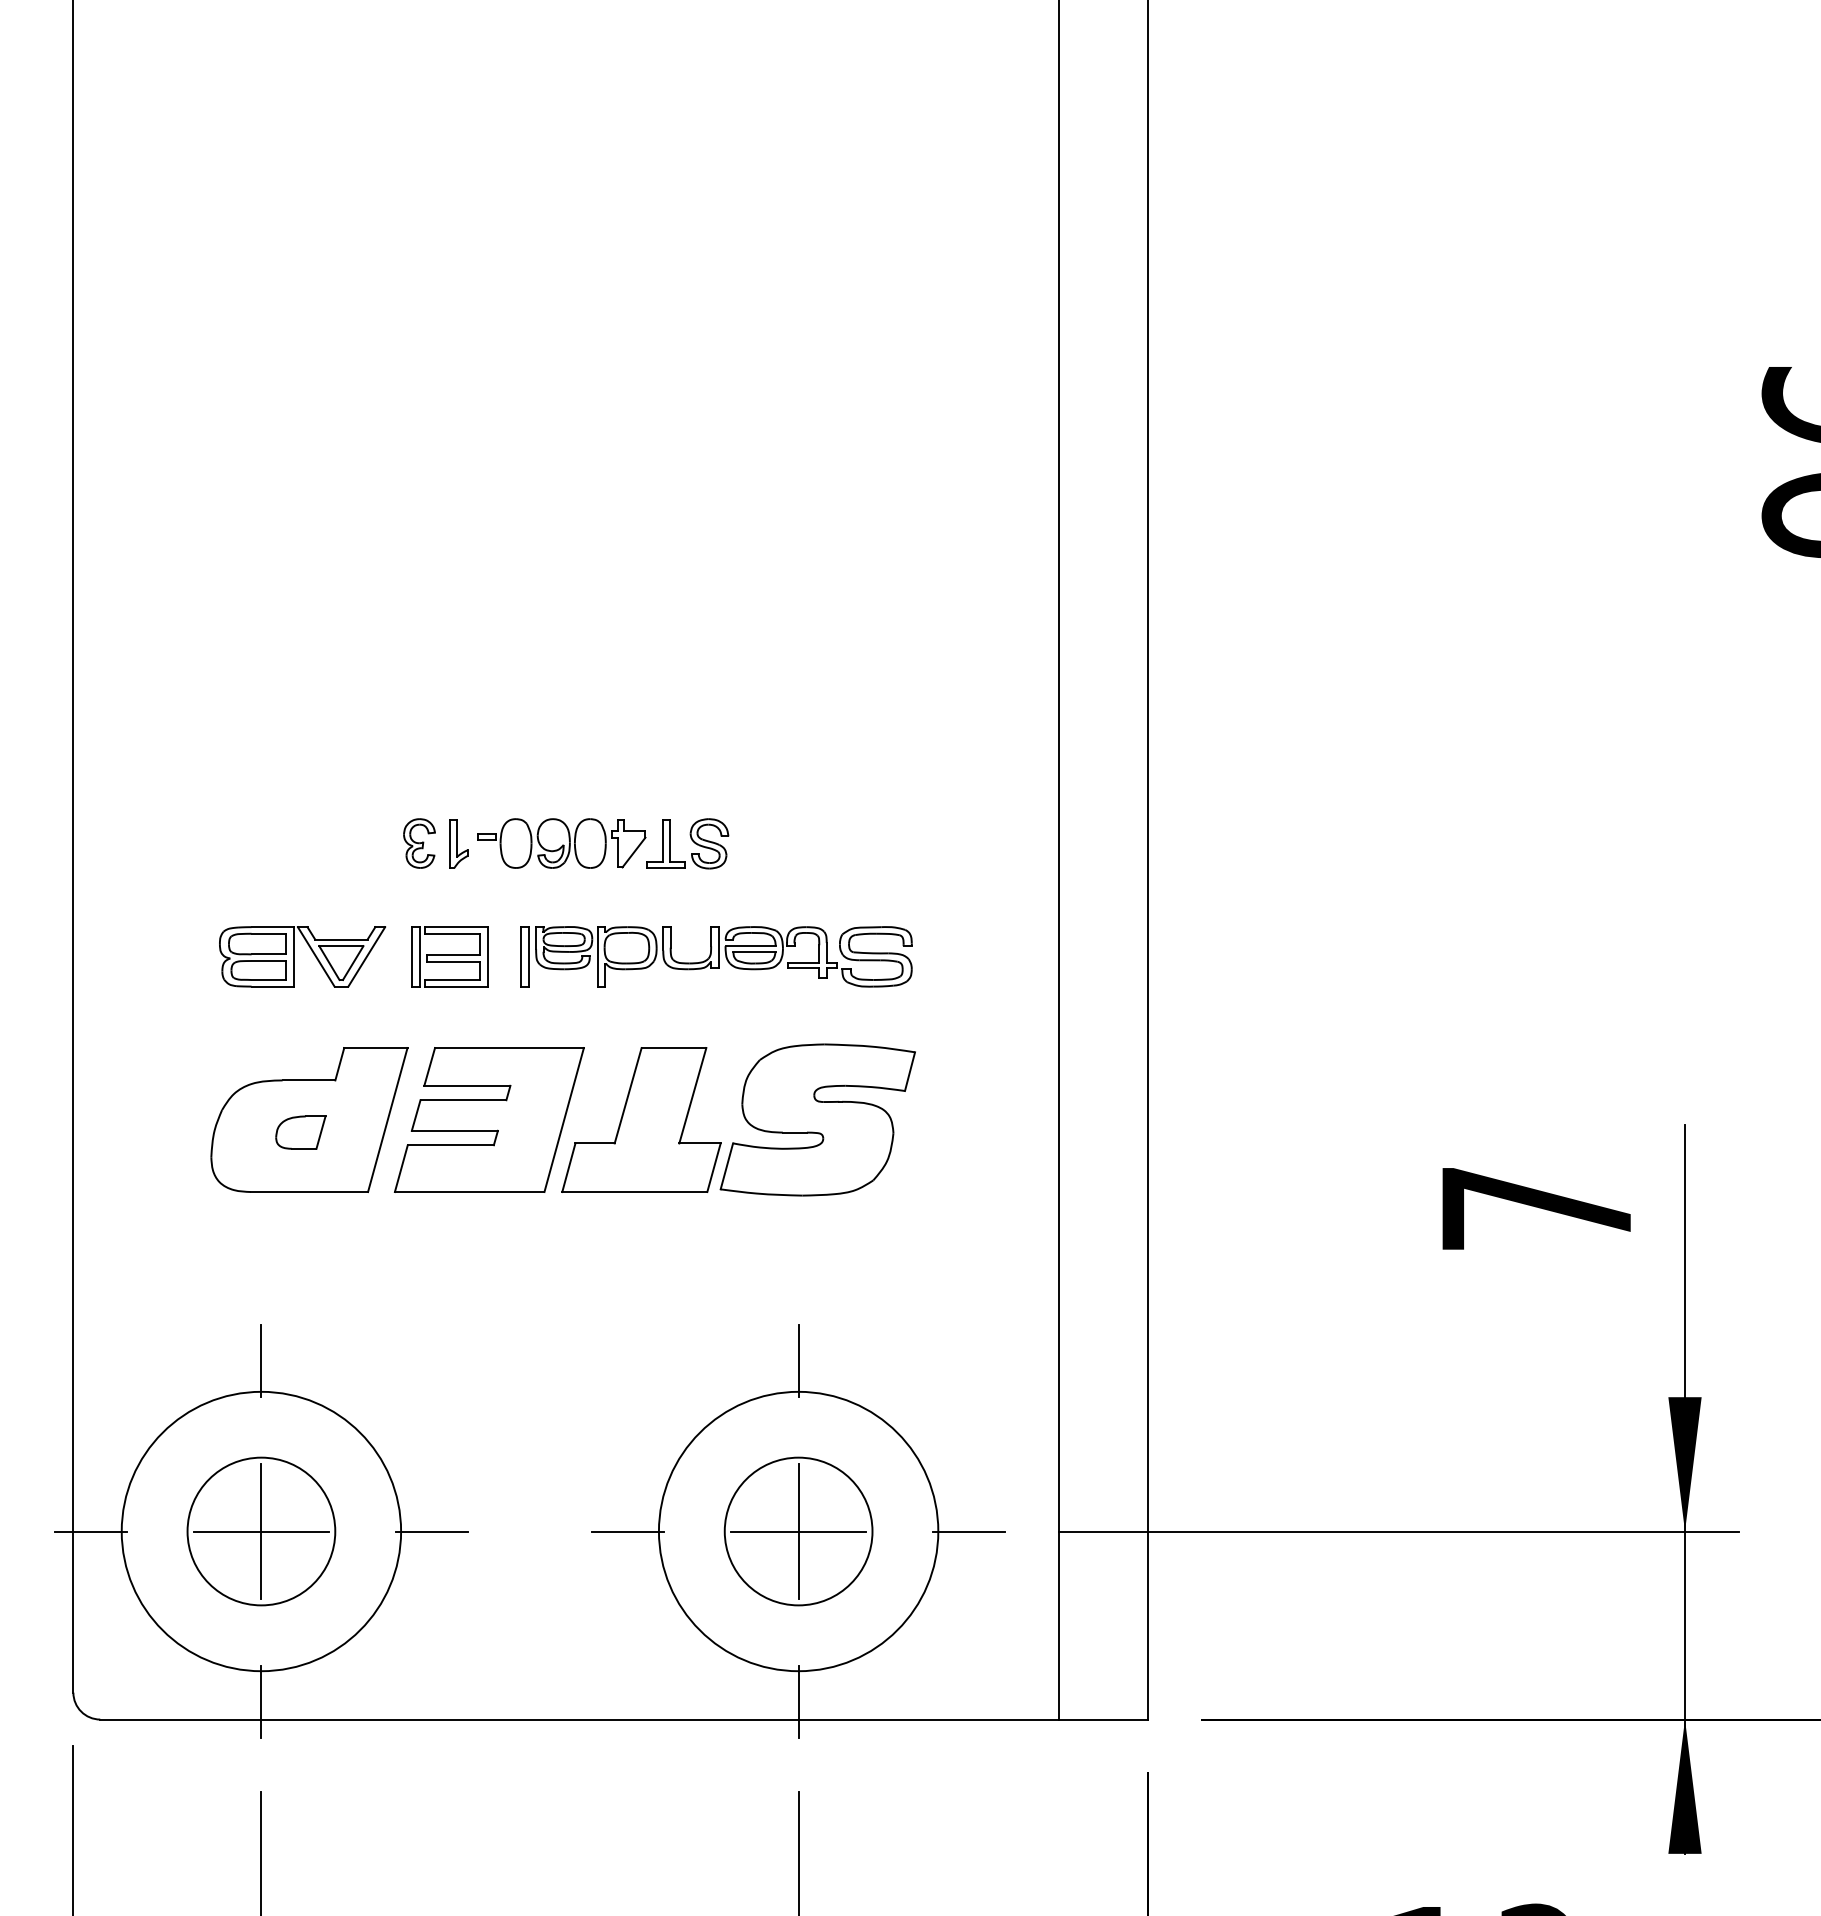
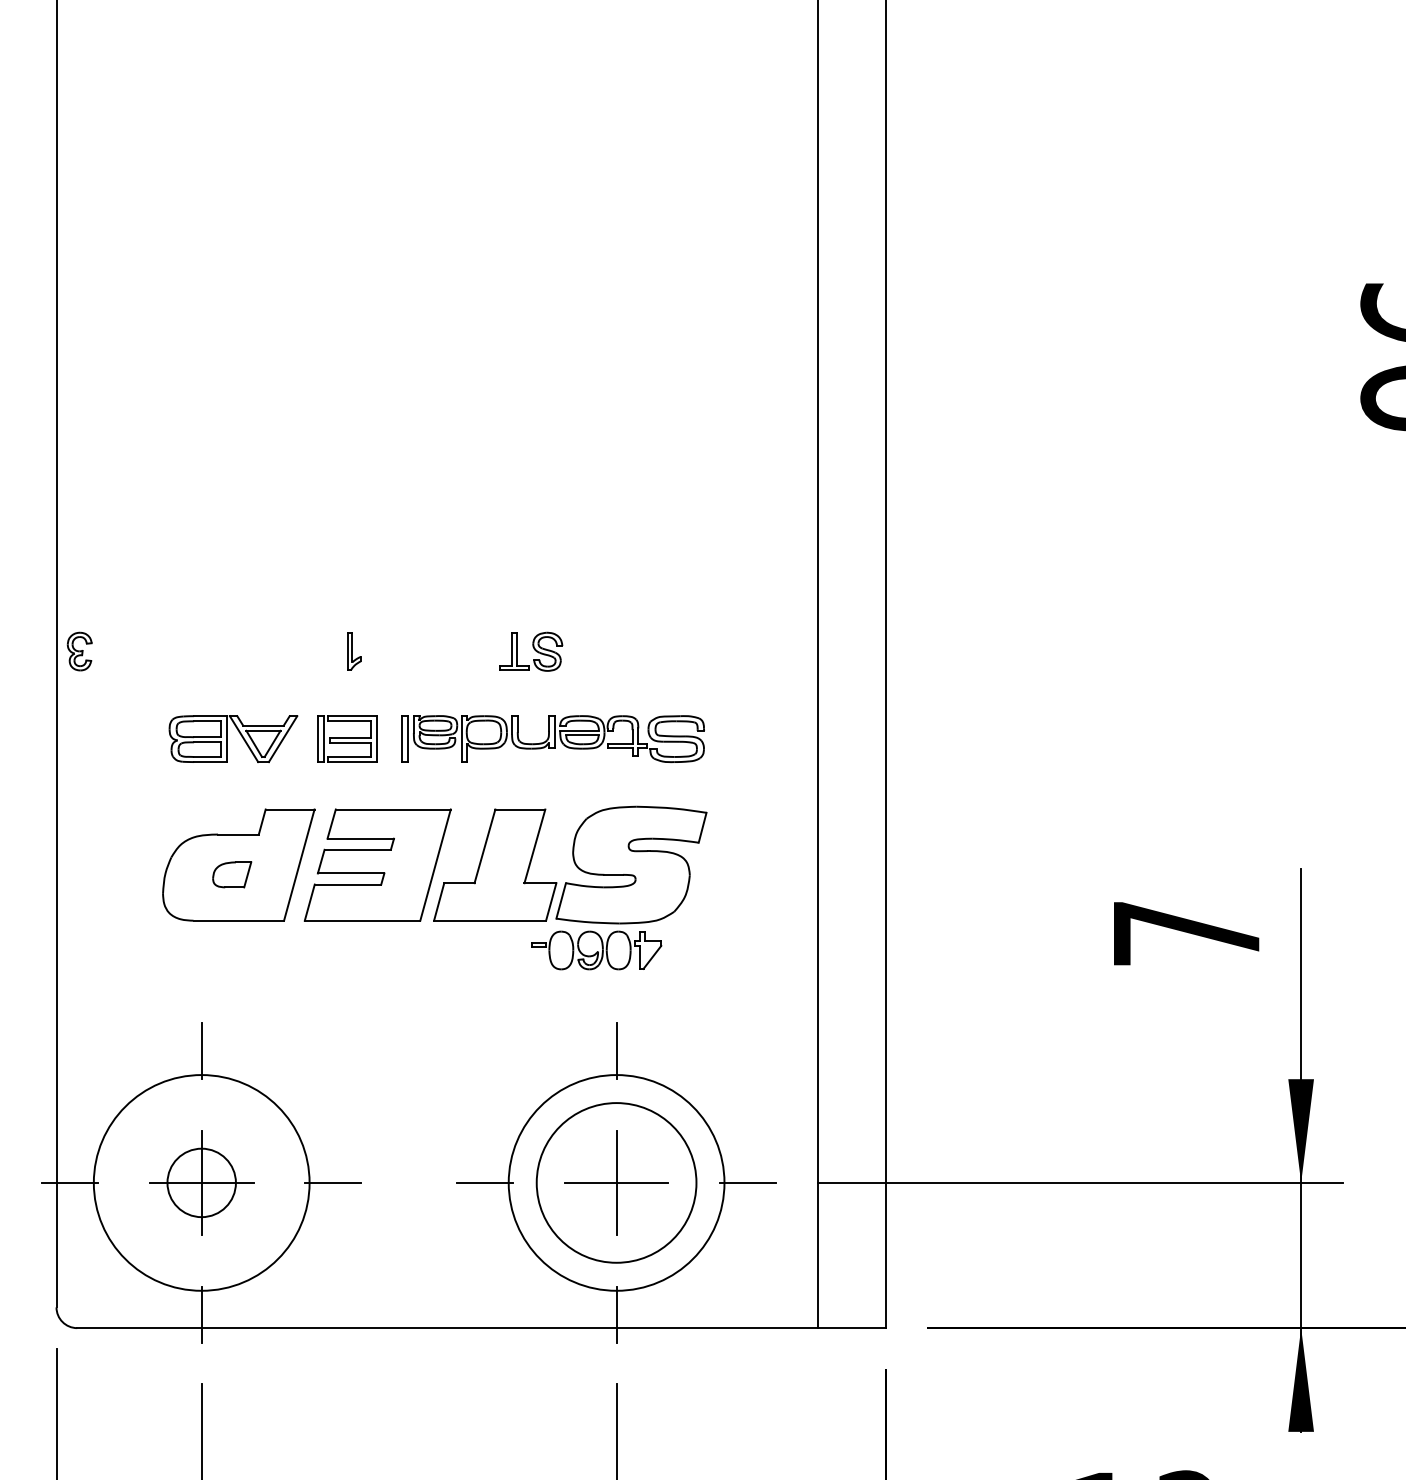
part: (419, 843) -> (79, 651), moved
part: (561, 843) -> (596, 950), moved
circle: (261, 1531) -> (201, 1182), size x0.6
circle: (798, 1531) -> (616, 1182), size x1.4

